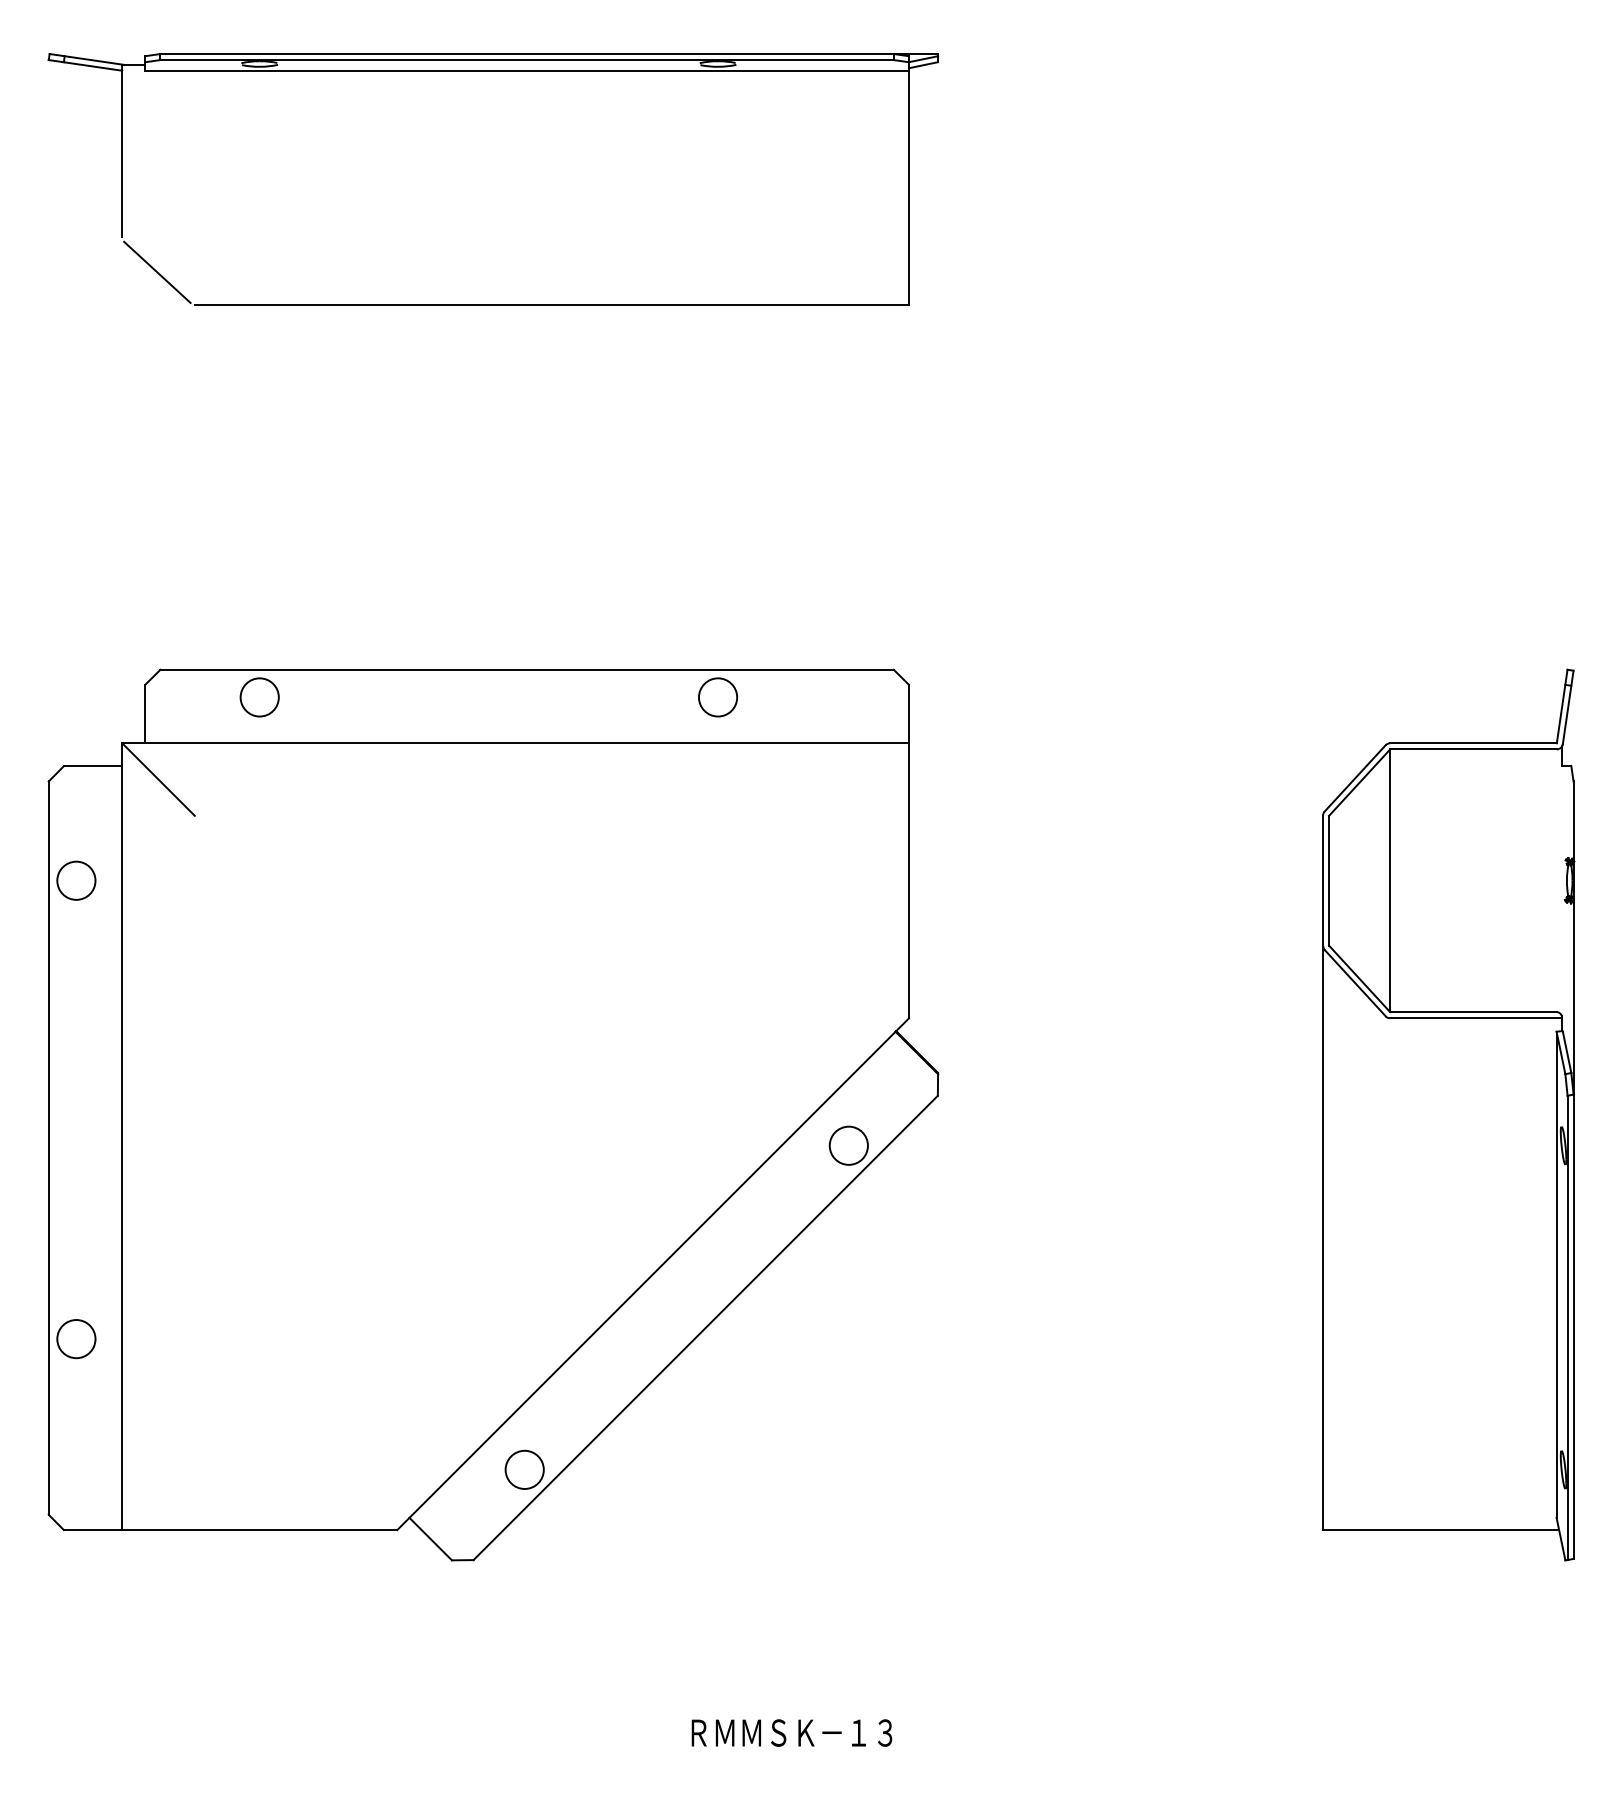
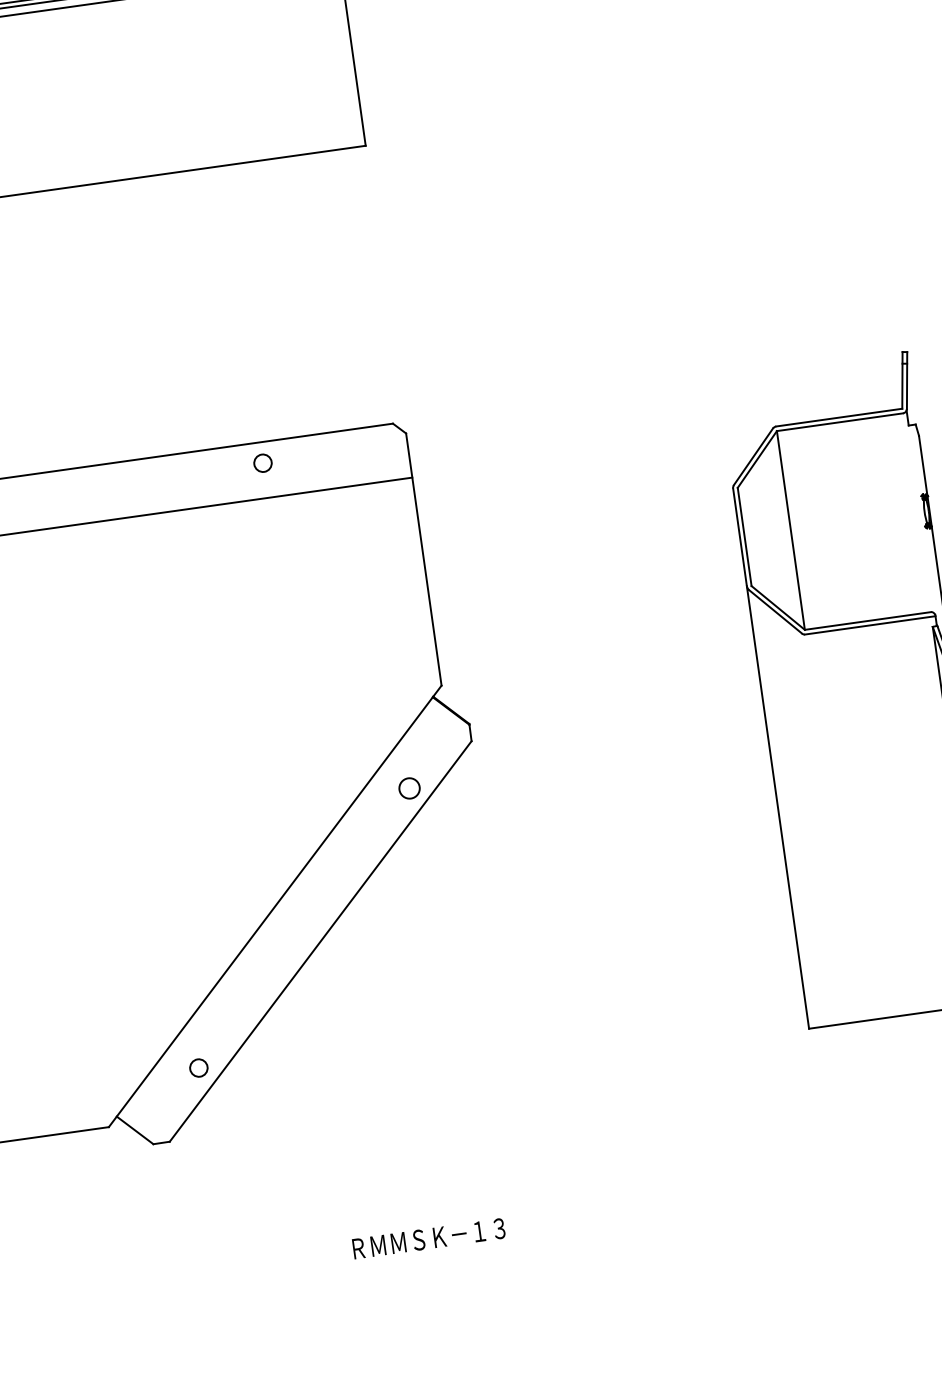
circle: (717, 697) -> (262, 463), size x0.6
circle: (848, 1145) -> (409, 788), size x0.7
circle: (524, 1469) -> (198, 1067), size x0.6

